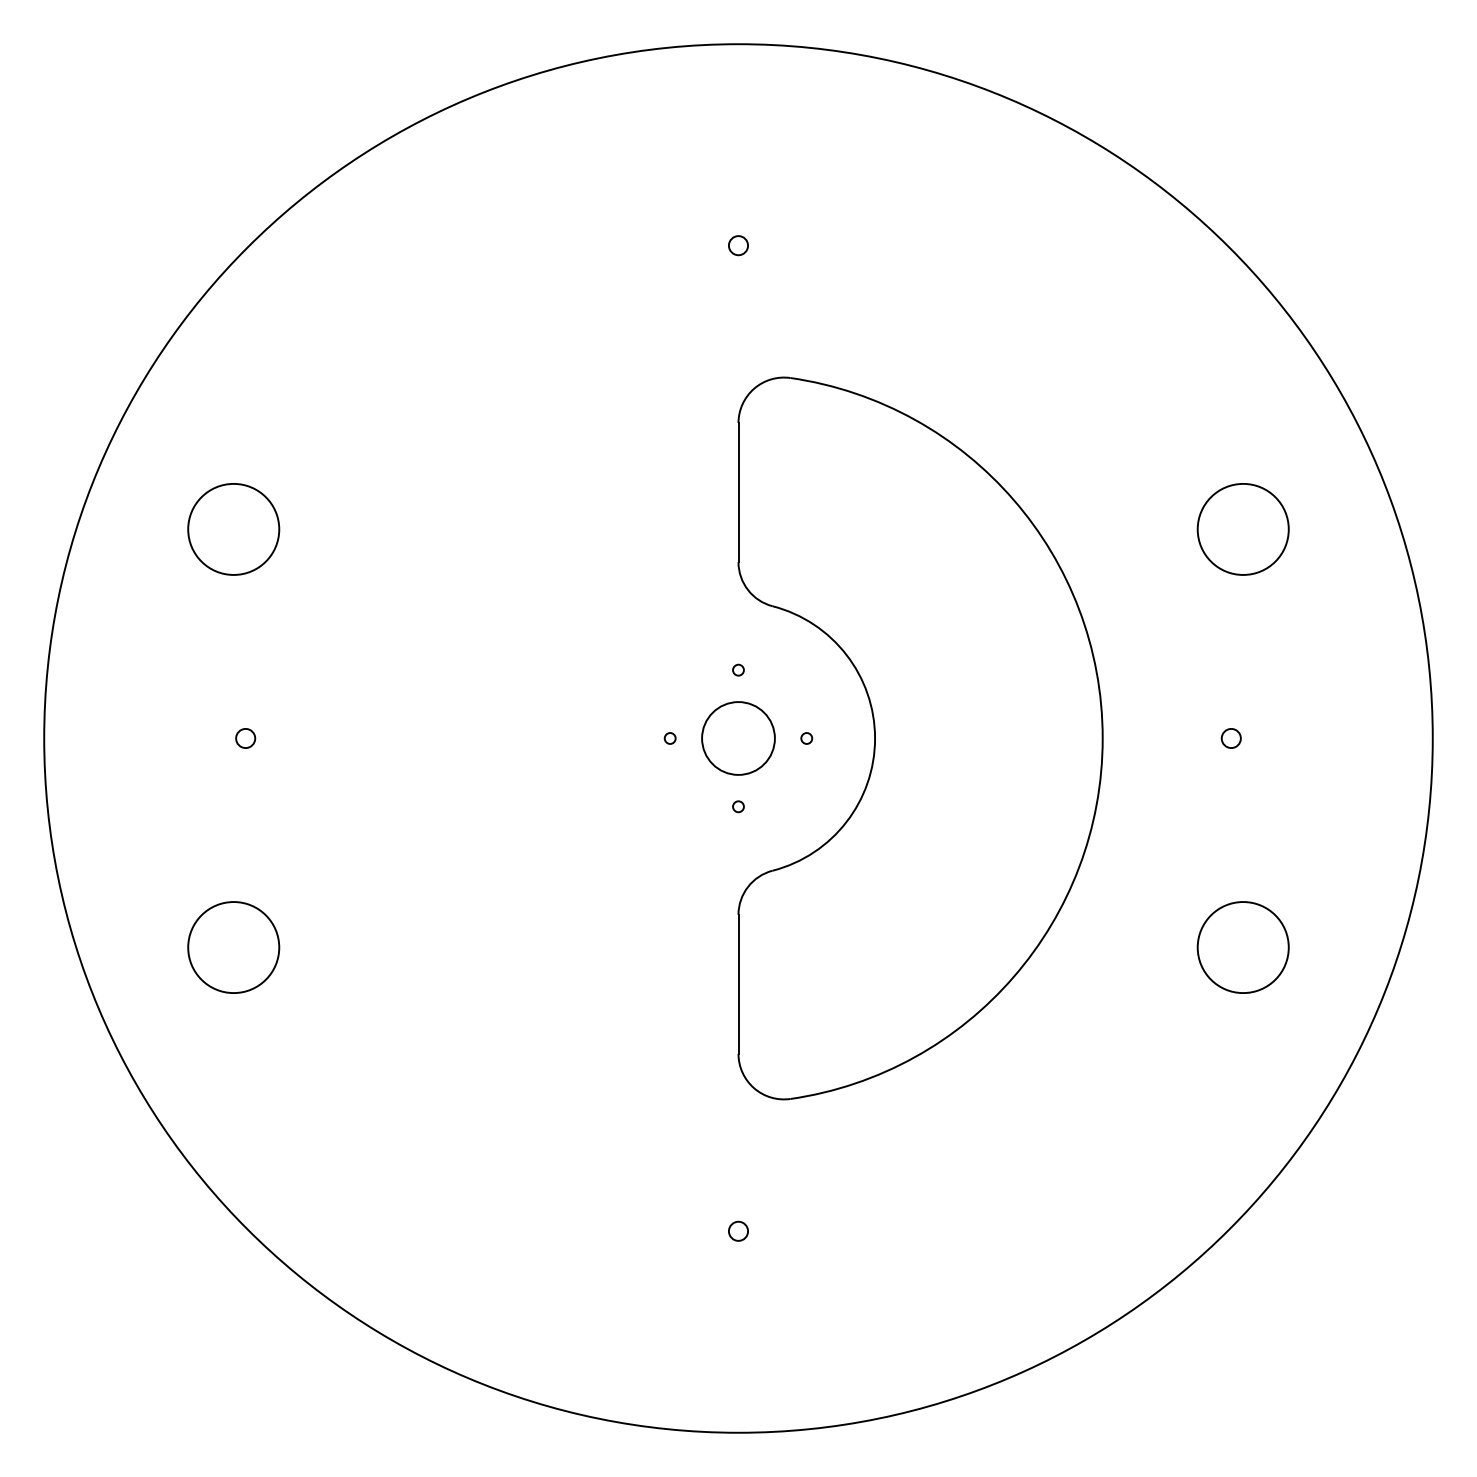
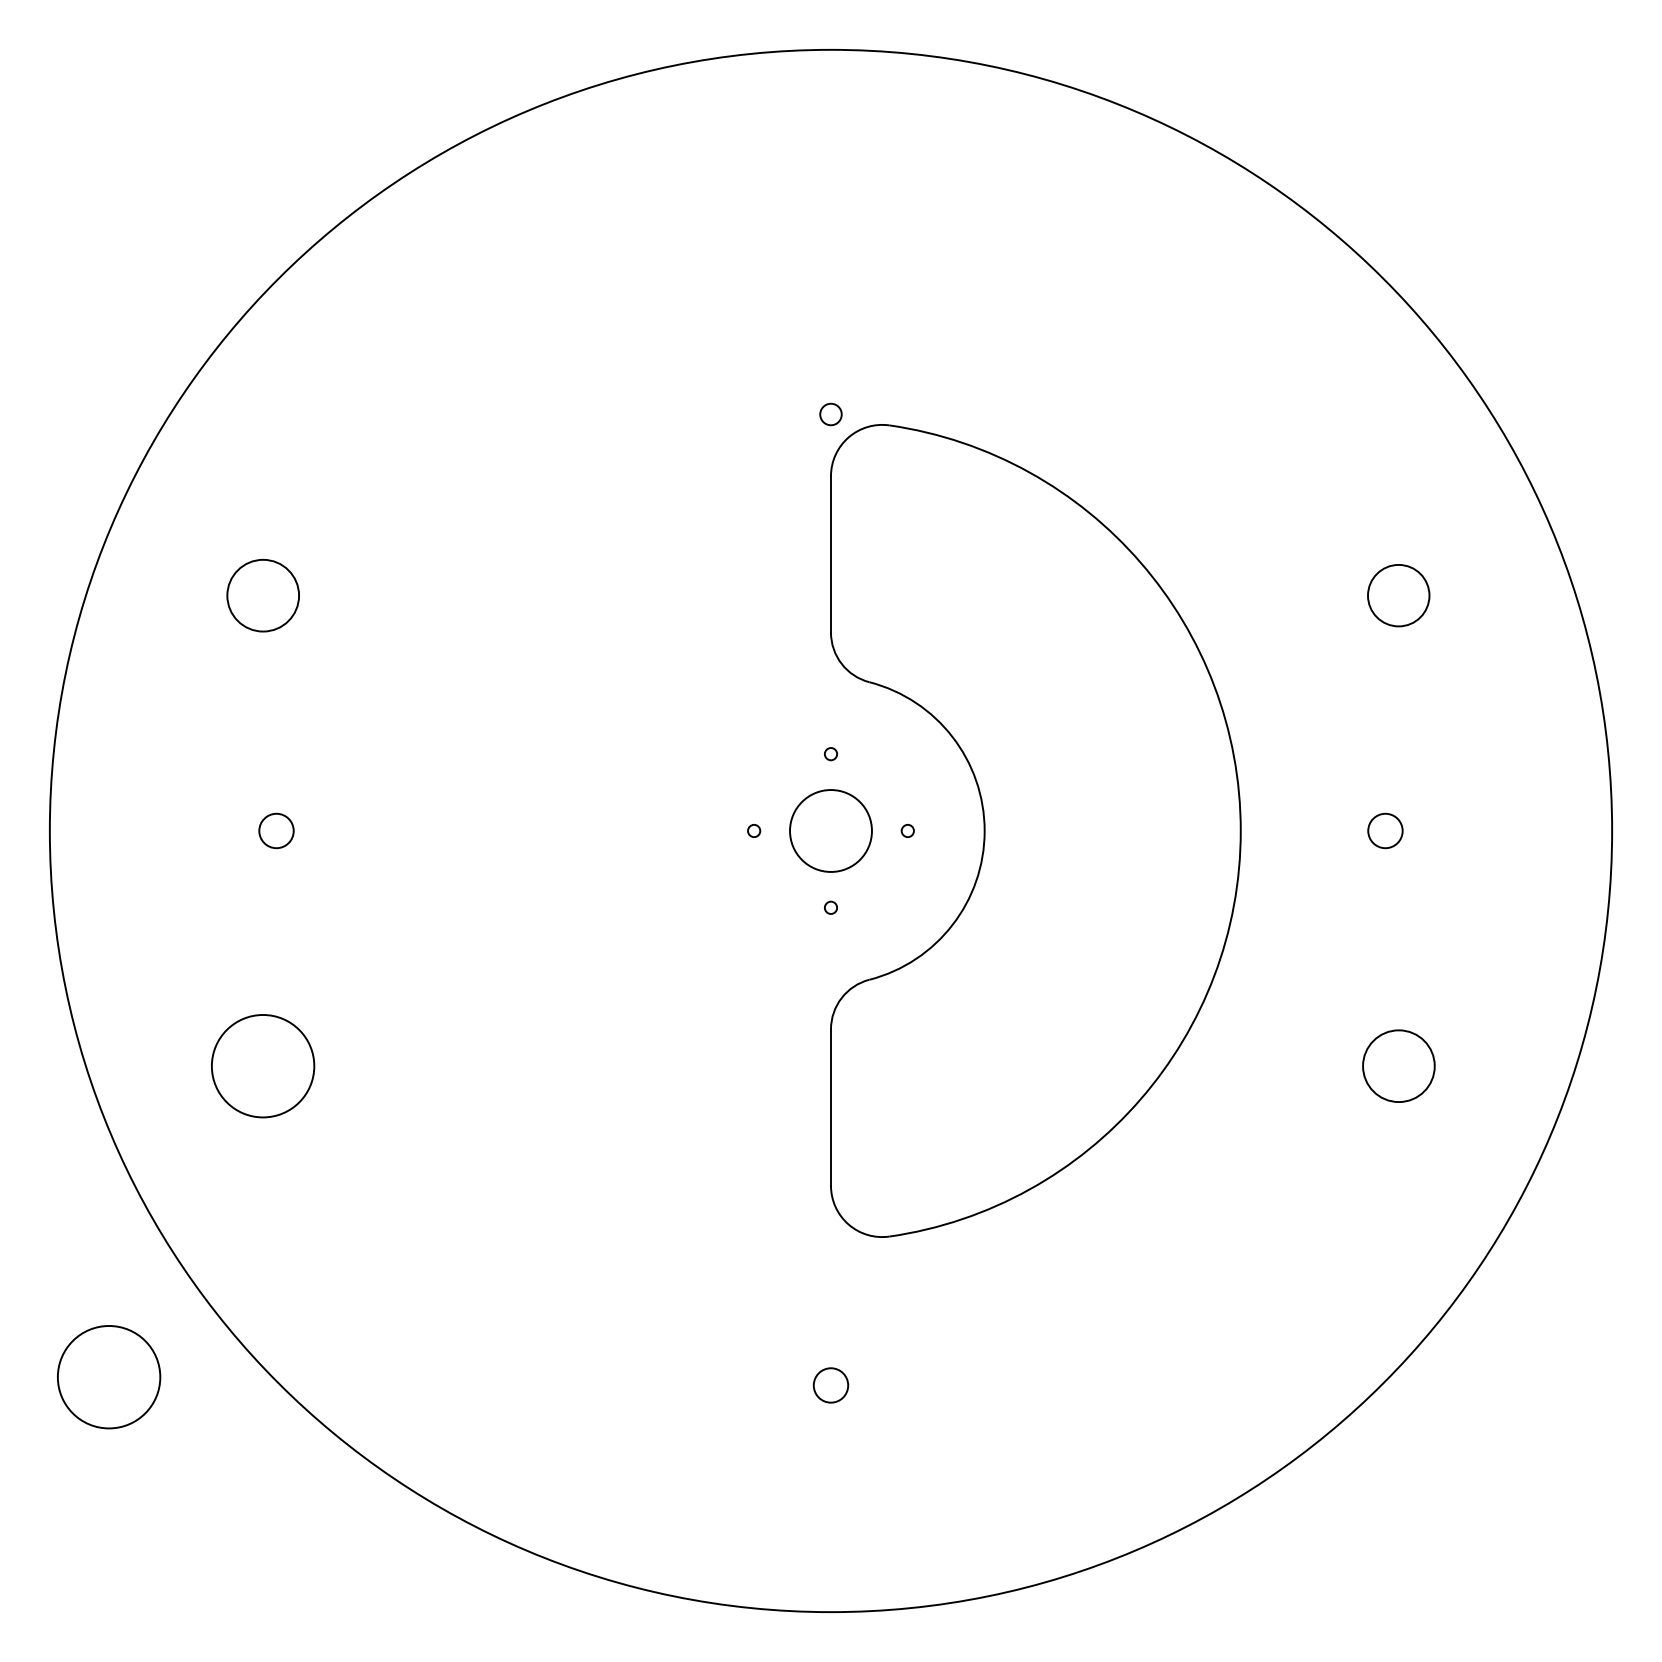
circle: (738, 245) -> (830, 414), moved
circle: (234, 529) -> (263, 595), size x0.7
circle: (1242, 529) -> (1398, 595), size x0.6
circle: (245, 738) -> (276, 830), size x1.6
circle: (1231, 738) -> (1385, 830), size x1.6
circle: (1242, 946) -> (1398, 1065), size x0.7
circle: (97, 1224) -> (109, 1377), added
circle: (738, 1231) -> (830, 1385), size x1.6

